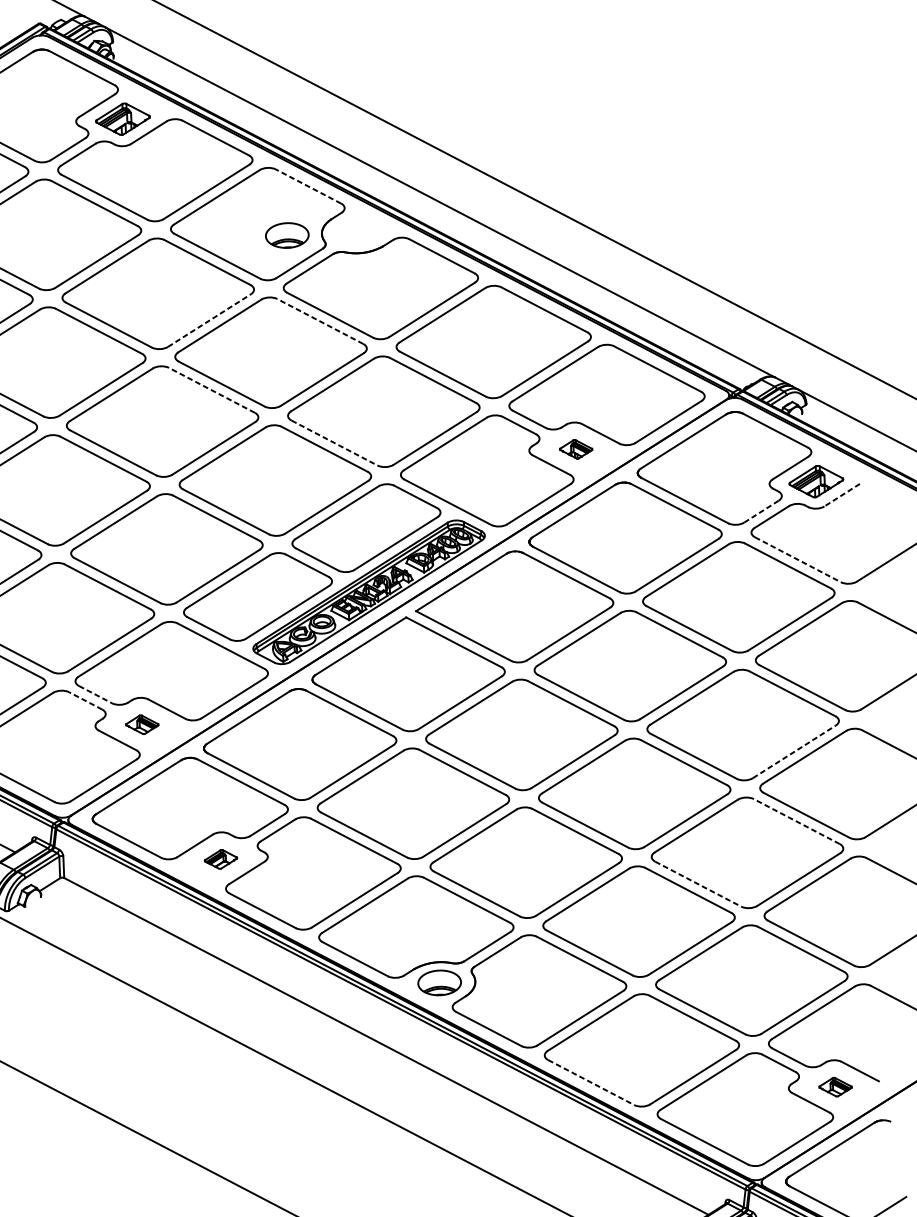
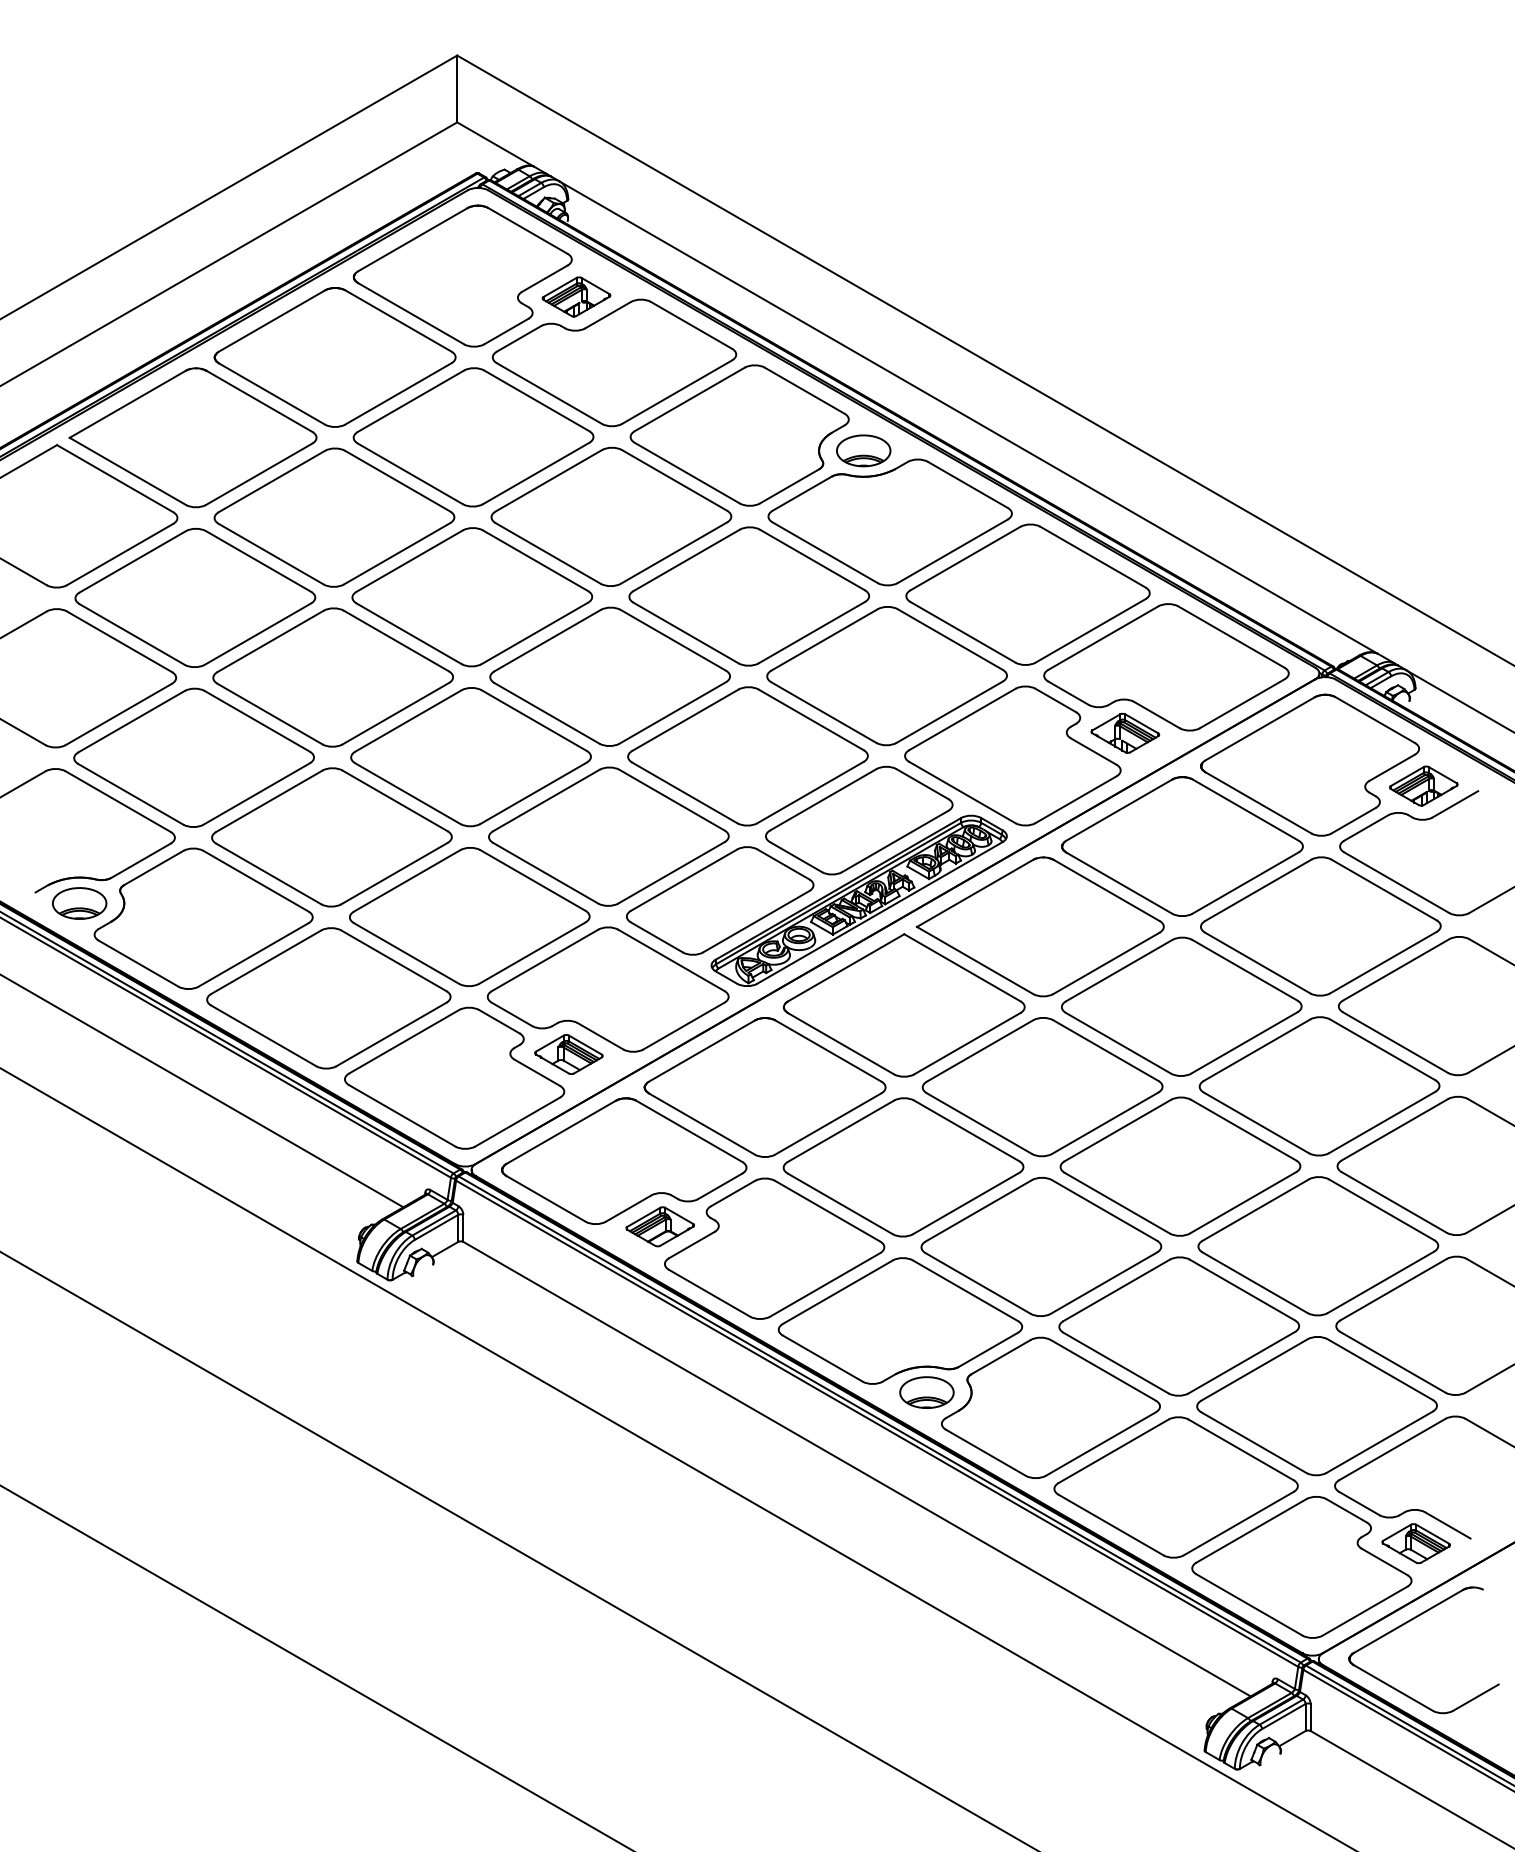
line: (308, 186) -> (804, 390), dashed -> solid
part: (287, 235) -> (863, 450), moved
line: (209, 320) -> (674, 552), dashed -> solid
line: (320, 321) -> (812, 560), dashed -> solid
line: (211, 390) -> (673, 640), dashed -> solid
line: (334, 442) -> (823, 712), dashed -> solid
part: (576, 448) -> (1125, 732), size x1.67
line: (841, 495) -> (1454, 804), dashed -> solid
line: (762, 511) -> (1354, 820), dashed -> solid
line: (797, 559) -> (1396, 882), dashed -> solid
line: (95, 694) -> (512, 1014), dashed -> solid
line: (85, 700) -> (499, 1021), dashed -> solid
part: (141, 724) -> (568, 1054), size x1.67
line: (794, 751) -> (1382, 1122), dashed -> solid
line: (796, 821) -> (1381, 1209), dashed -> solid
part: (220, 859) -> (659, 1226), size x1.67
line: (698, 883) -> (1255, 1282), dashed -> solid
line: (591, 1082) -> (1111, 1525), dashed -> solid
part: (835, 1087) -> (1415, 1543), size x1.67

